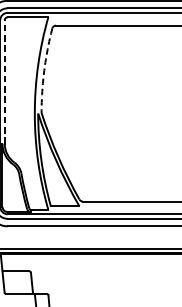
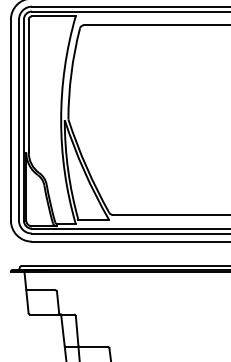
arc: (44, 70) -> (71, 73), dashed -> solid
line: (4, 81) -> (28, 85), dashed -> solid

